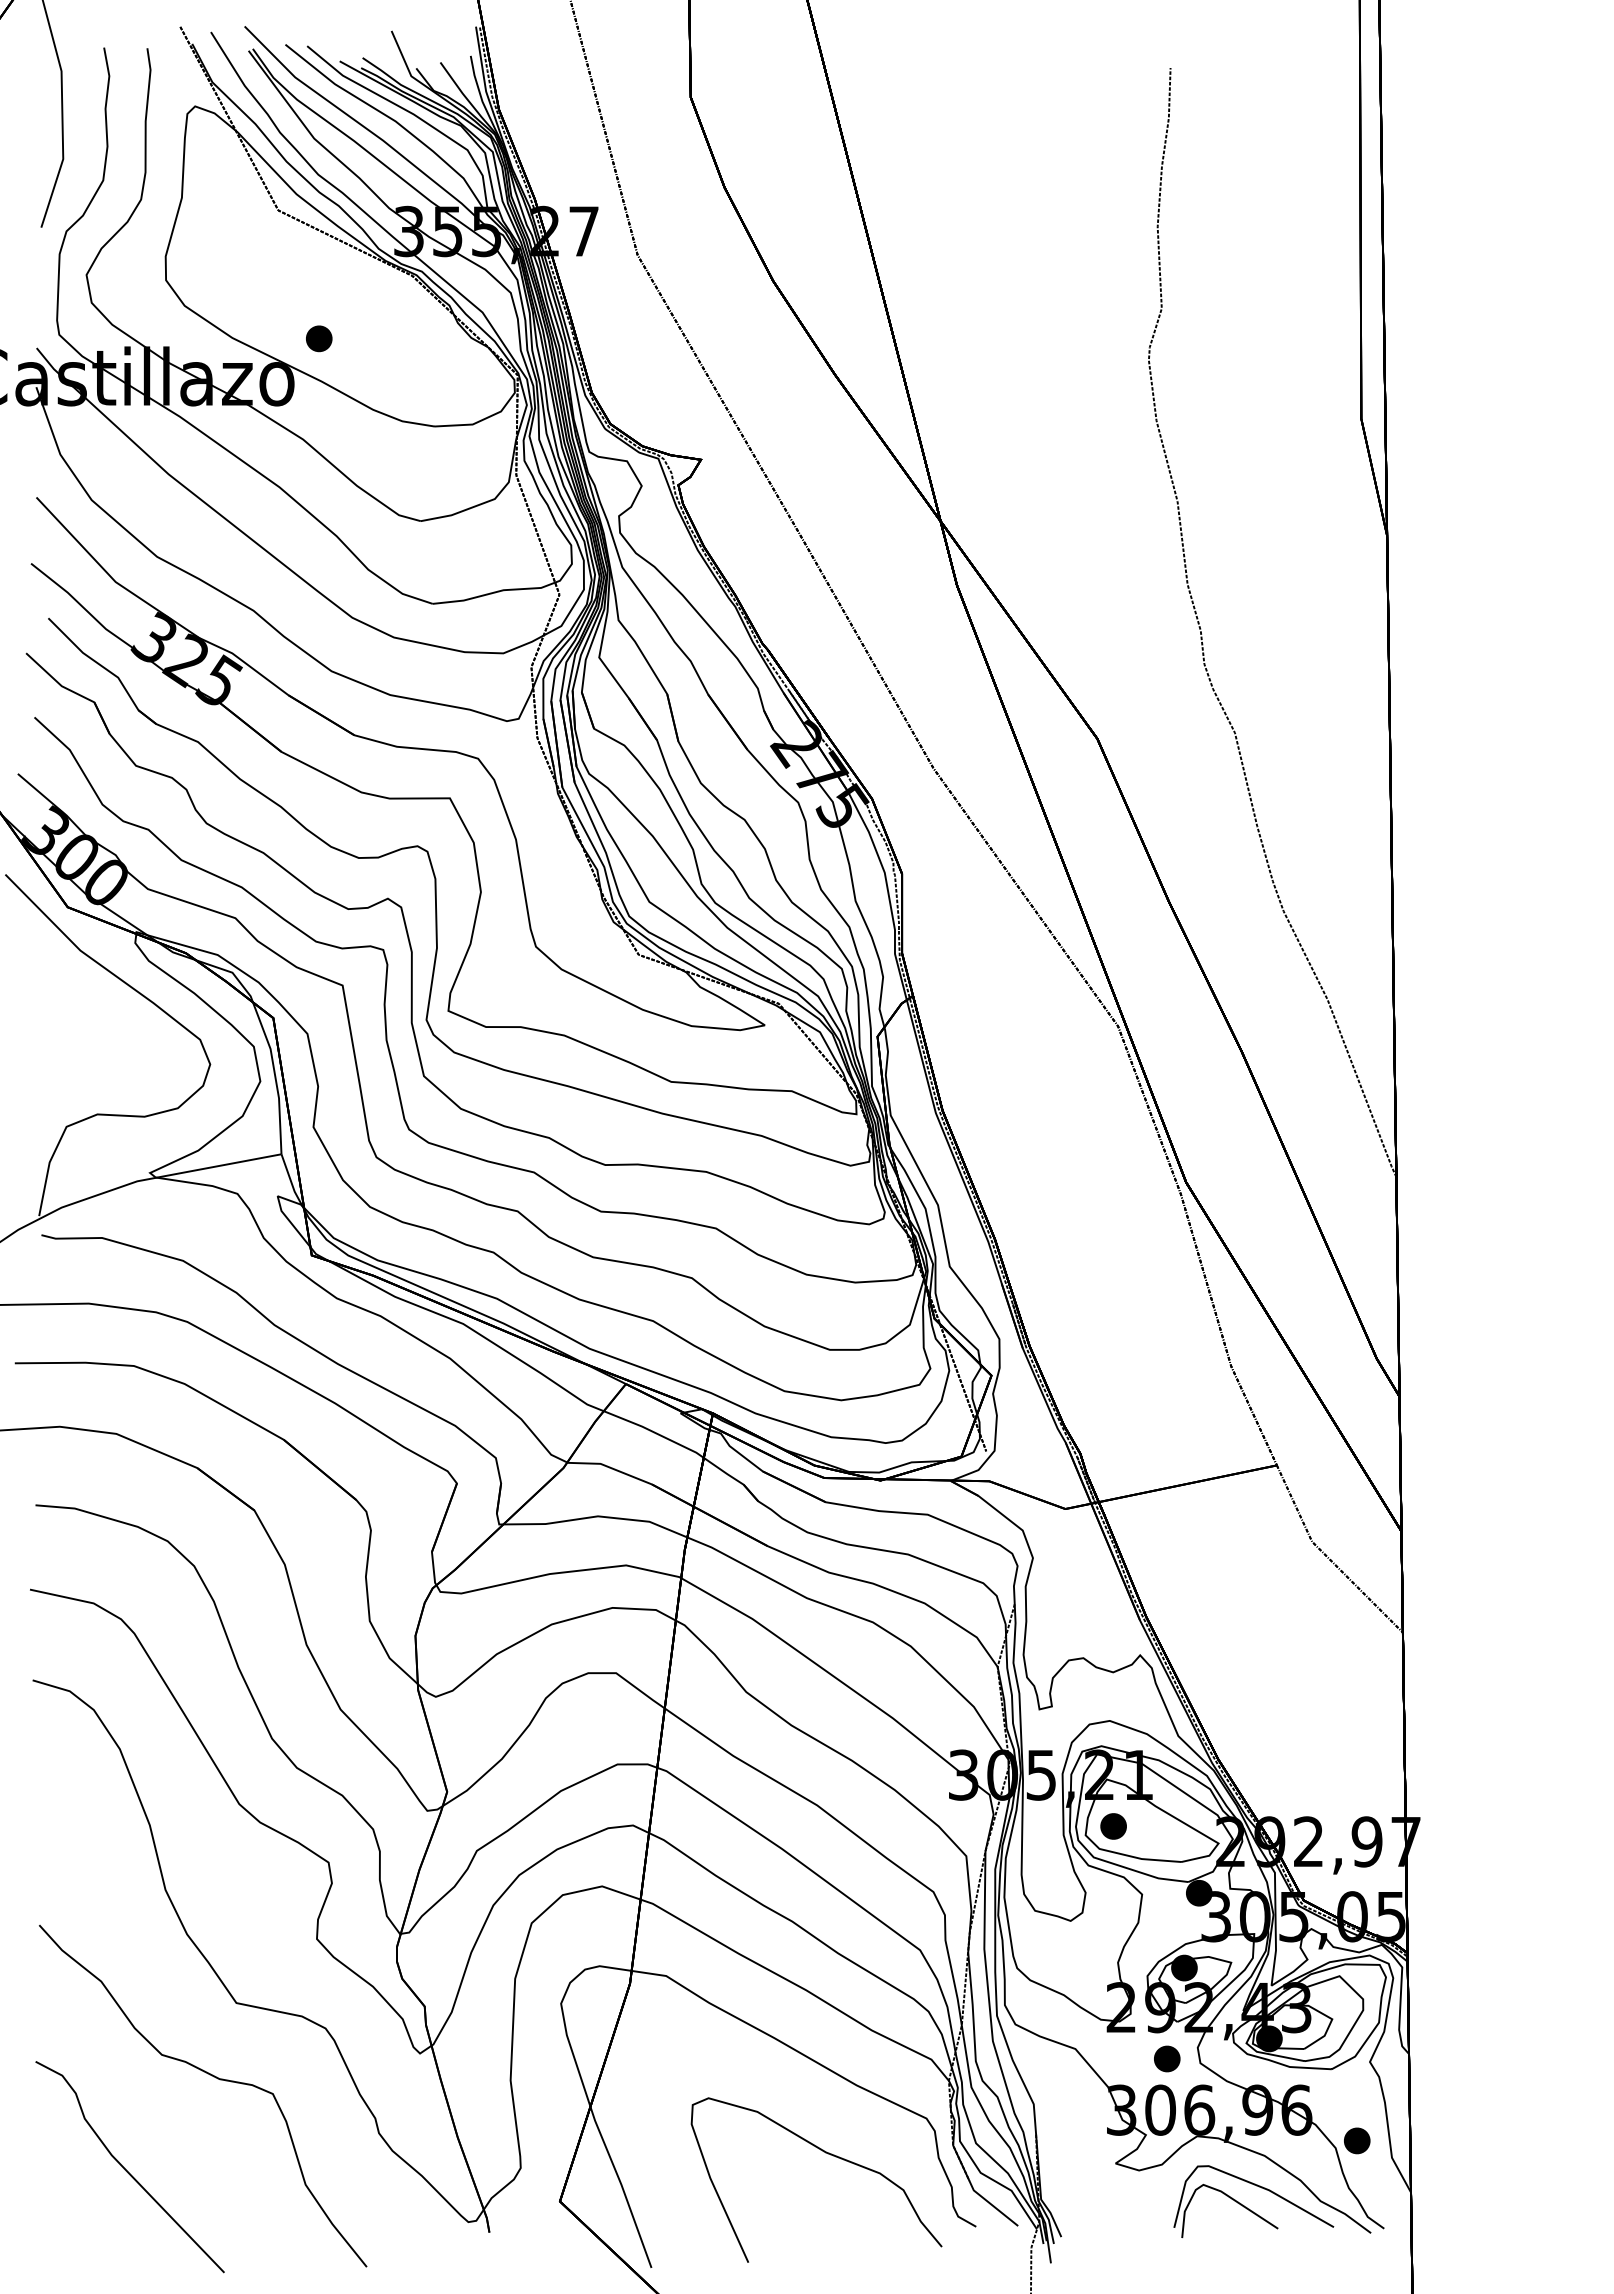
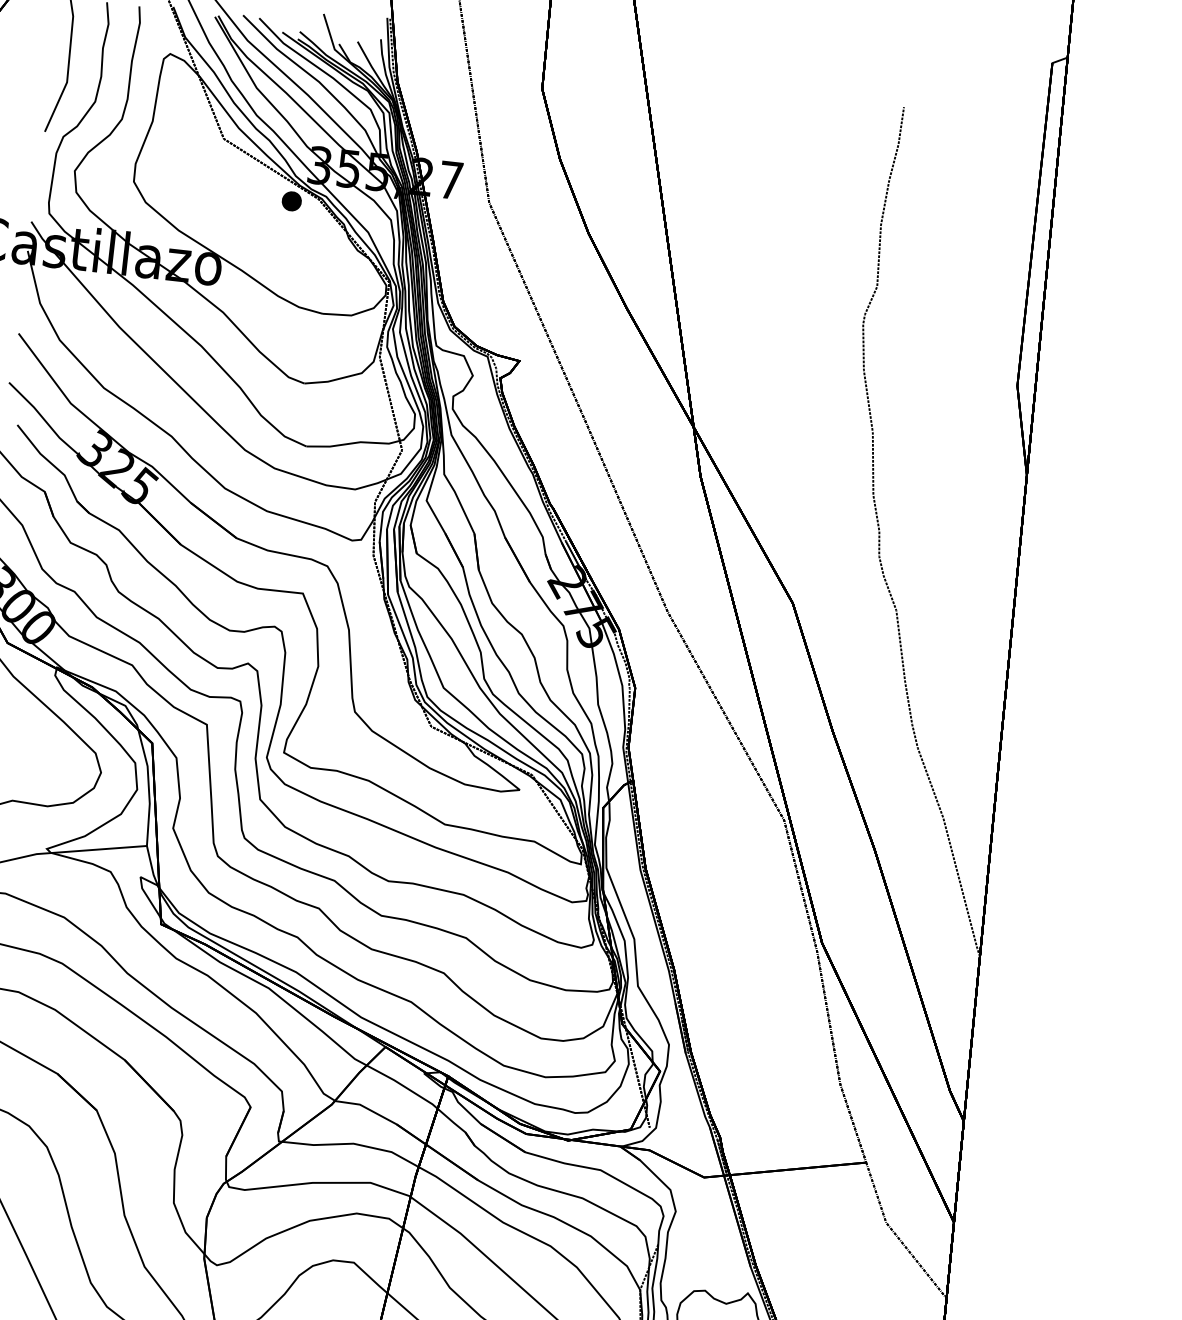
part: (319, 338) -> (292, 201), moved

